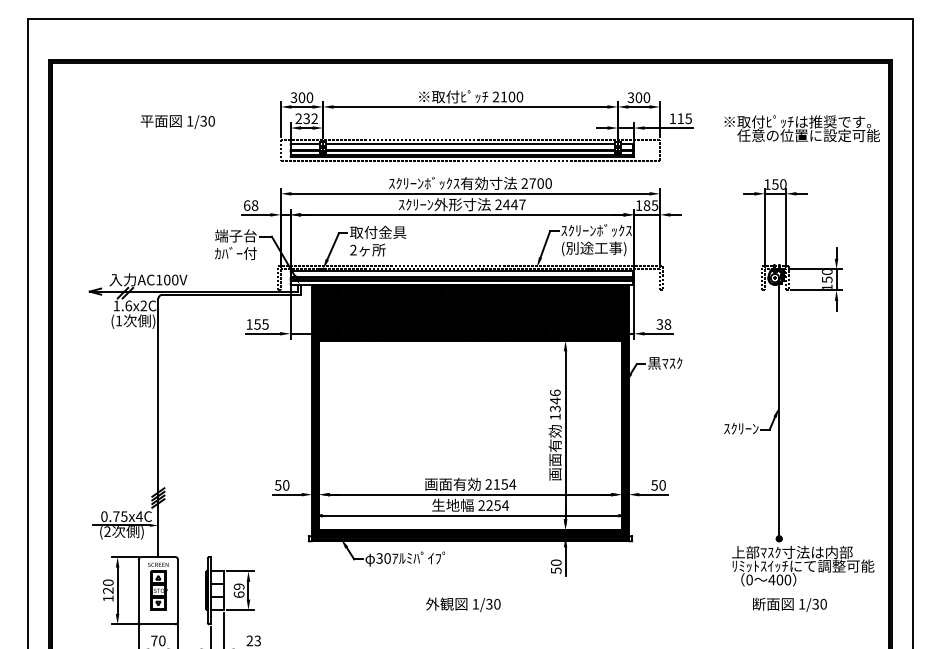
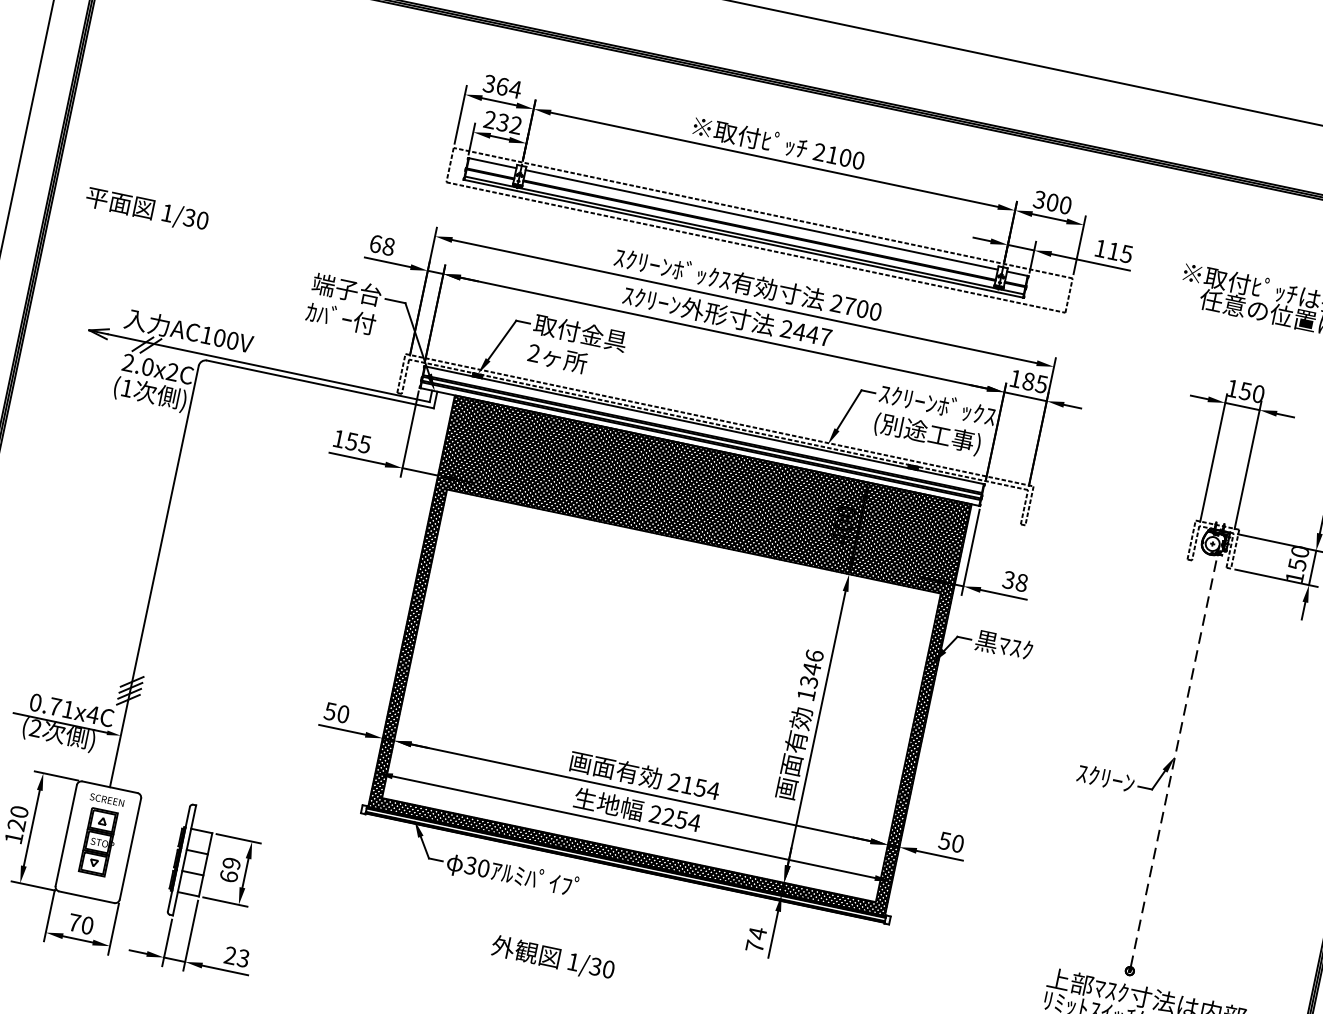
text: (305, 97) -> (508, 87), 300 -> 364
text: (177, 121) -> (146, 209), moved
text: (122, 305) -> (137, 364), 1.6x2C -> 2.0x2C
line: (779, 406) -> (1175, 755), solid -> dashed
text: (124, 516) -> (68, 709), 0.75x4C -> 0.71x4C
text: (555, 566) -> (755, 939), 50 -> 74
text: (463, 604) -> (553, 958), moved

